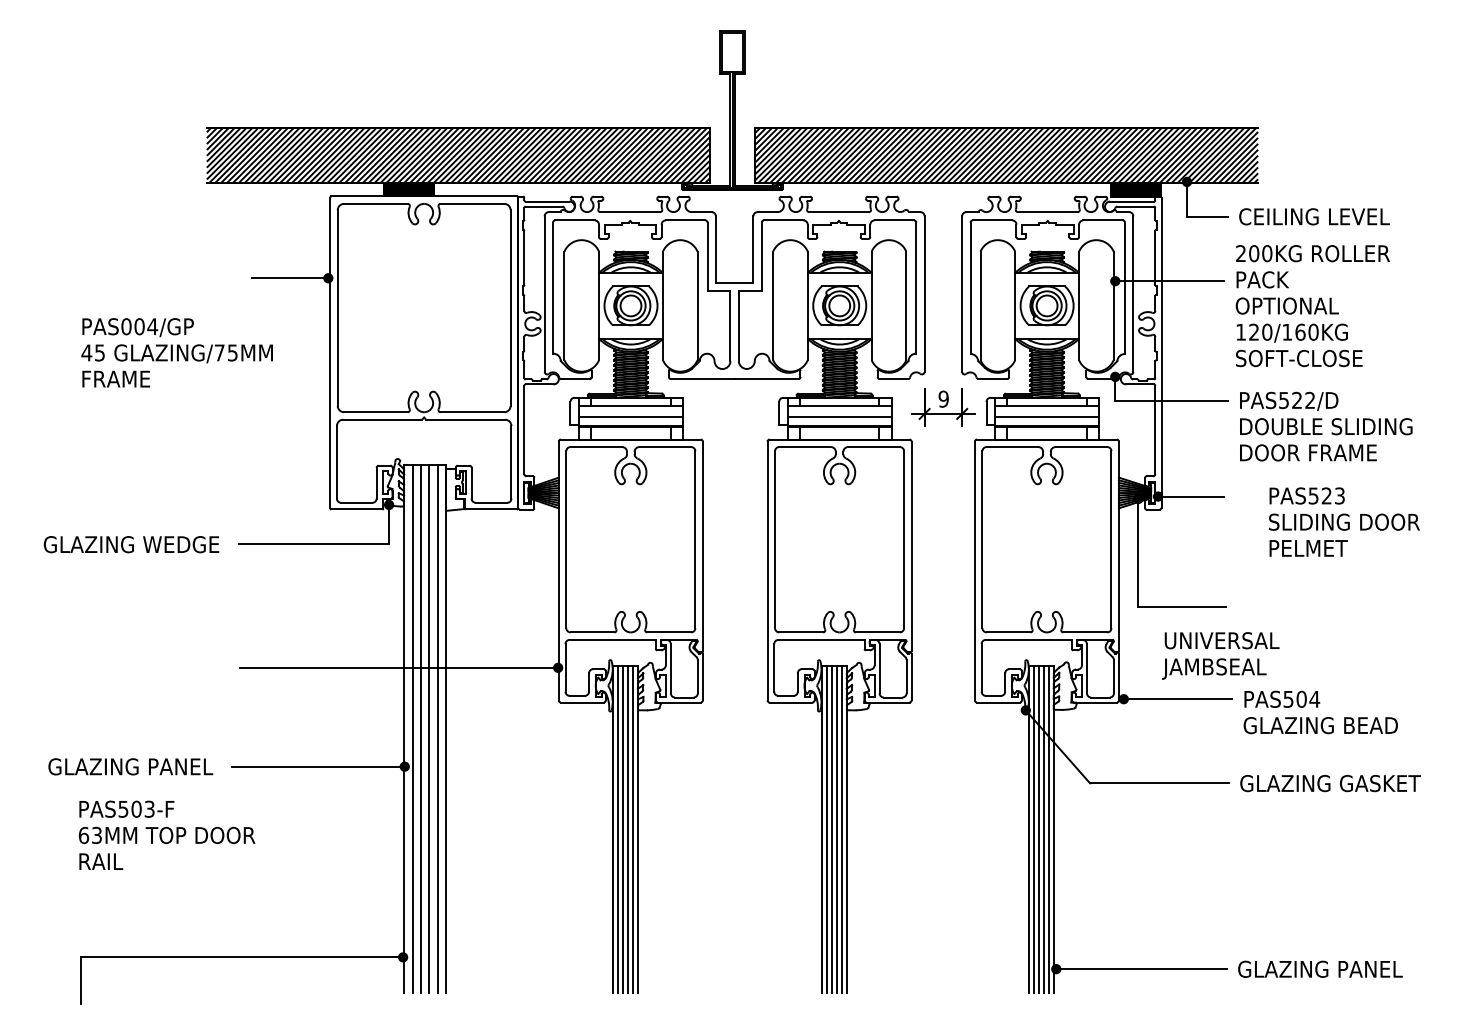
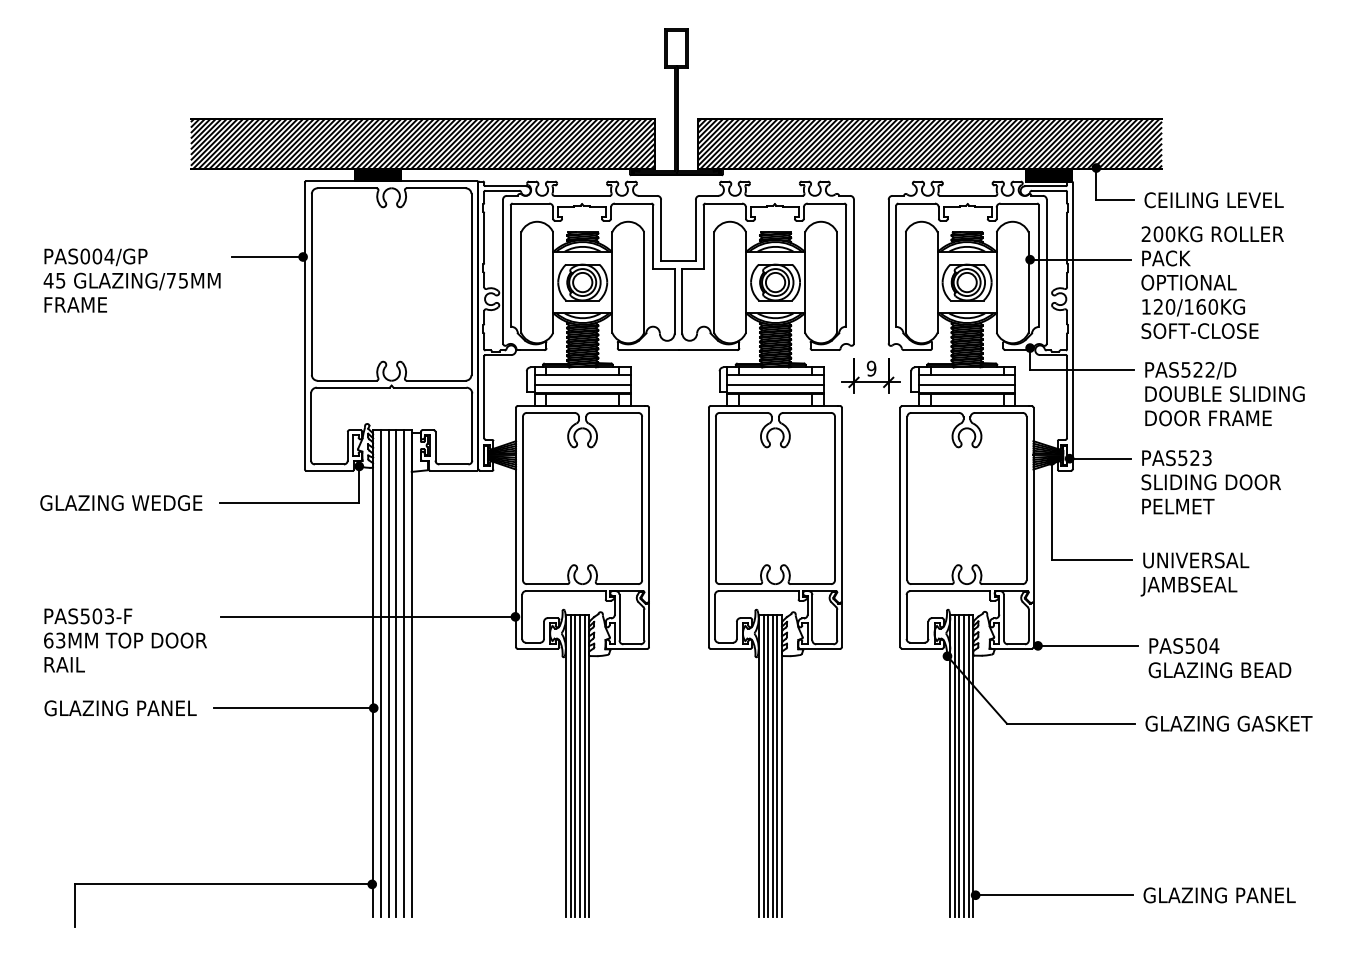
text: (176, 352) -> (131, 280), moved
text: (1344, 521) -> (1211, 481), moved
text: (1220, 655) -> (1194, 574), moved
text: (166, 834) -> (124, 639), moved

